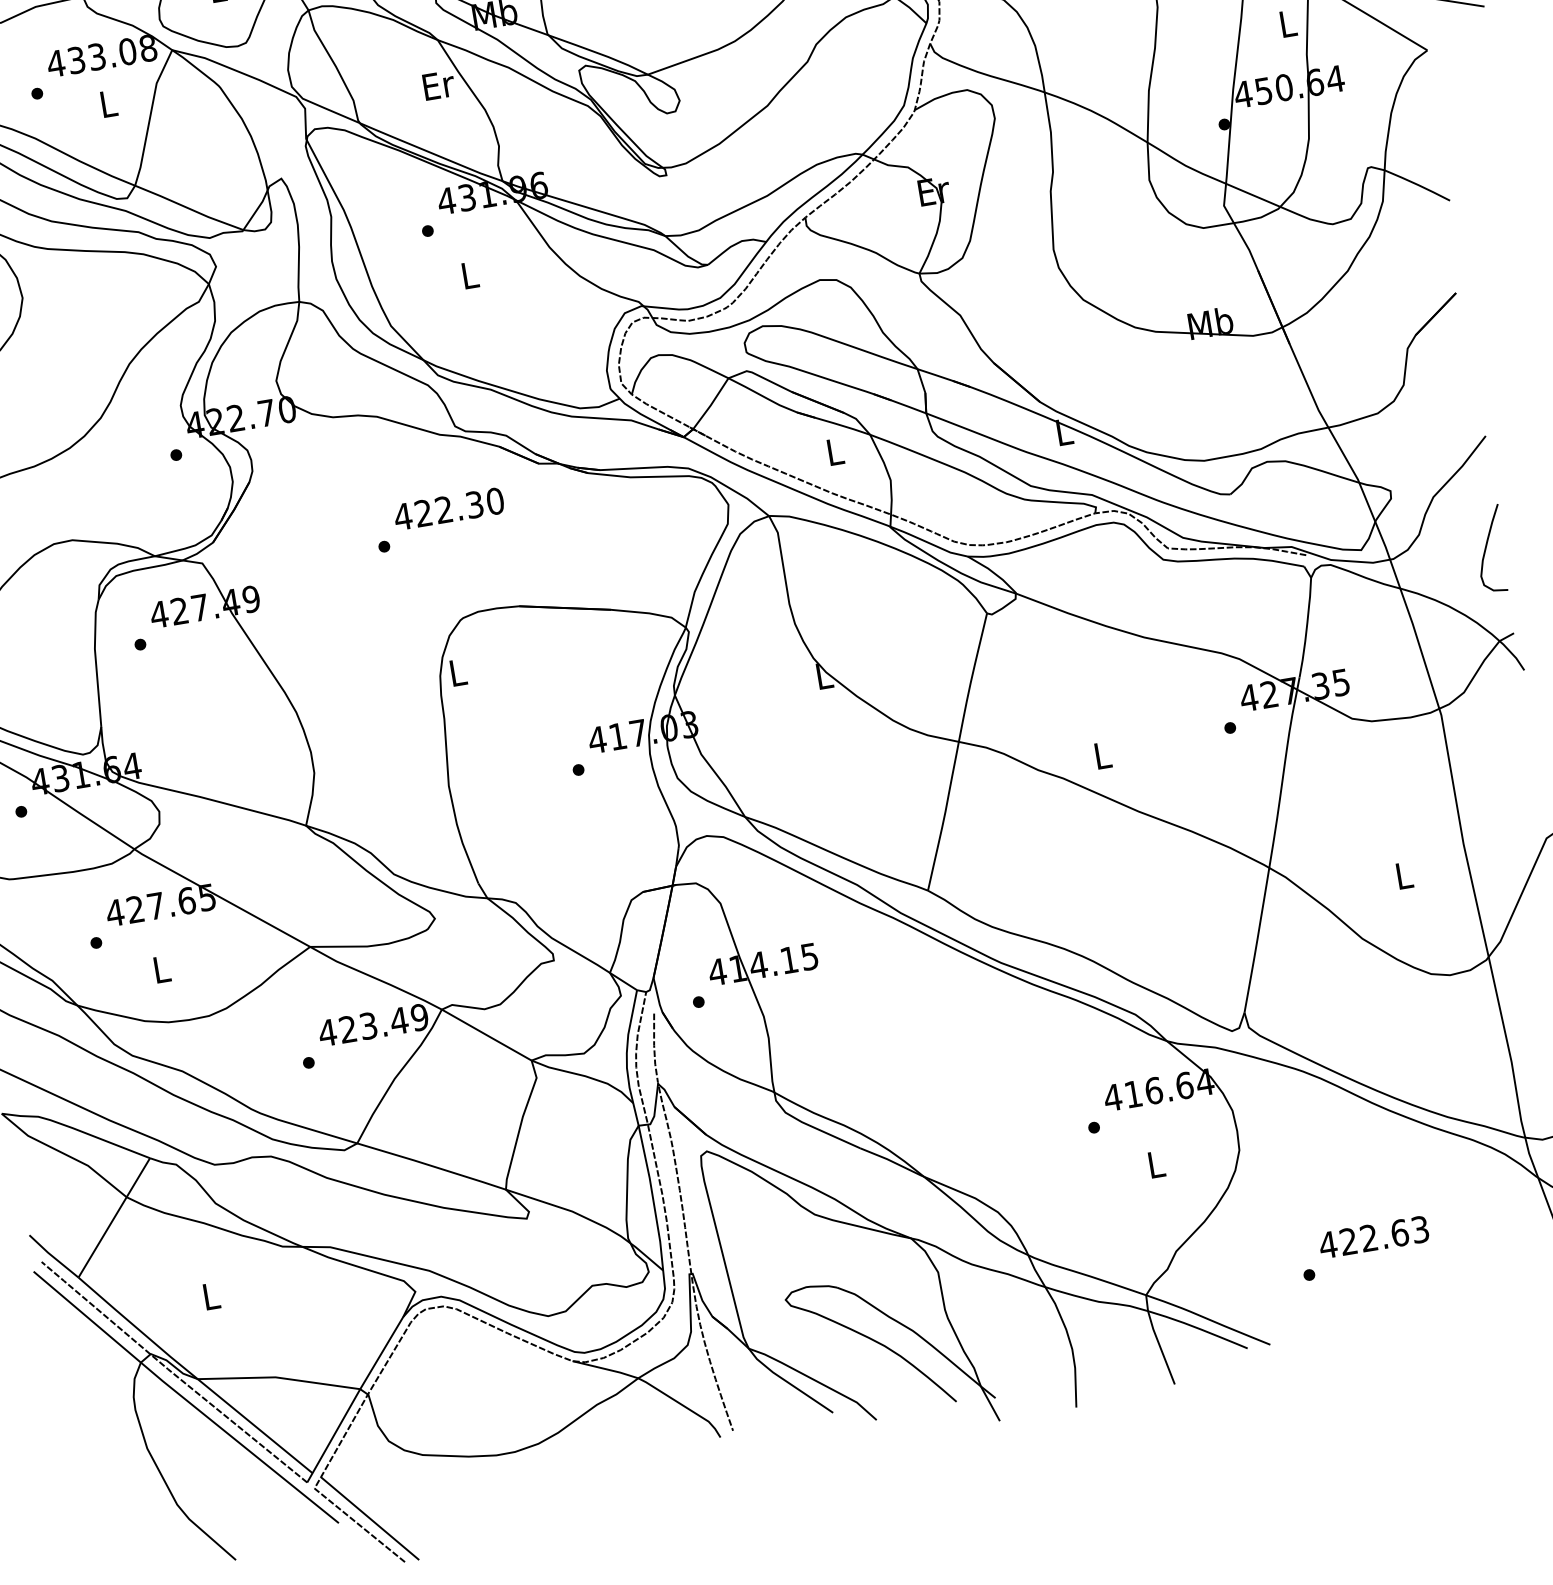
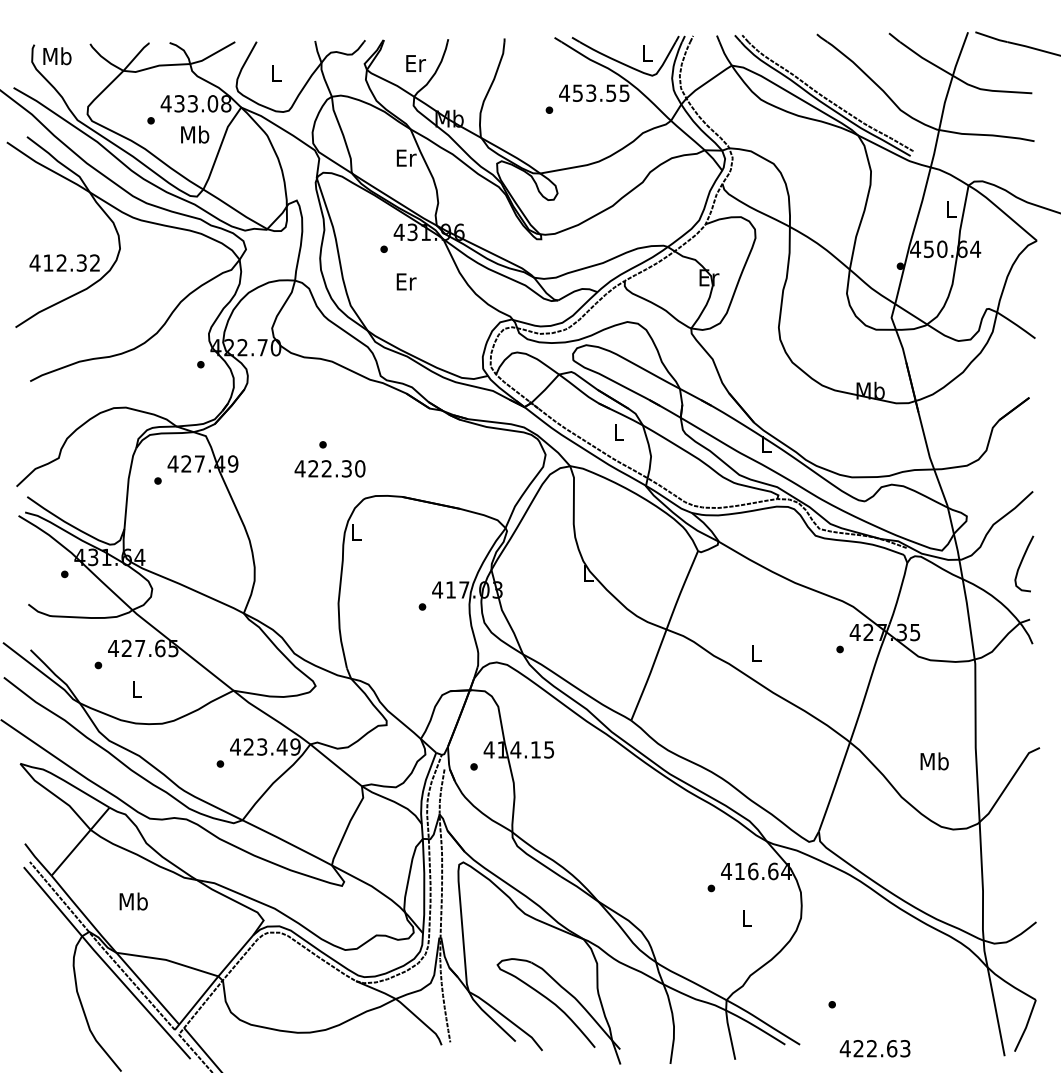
text: (108, 103) -> (195, 134), L -> Mb
text: (470, 274) -> (406, 281), L -> Er
text: (448, 508) -> (329, 468), moved
text: (1403, 875) -> (934, 761), L -> Mb
text: (1372, 1237) -> (874, 1048), moved
text: (210, 1296) -> (133, 901), L -> Mb

